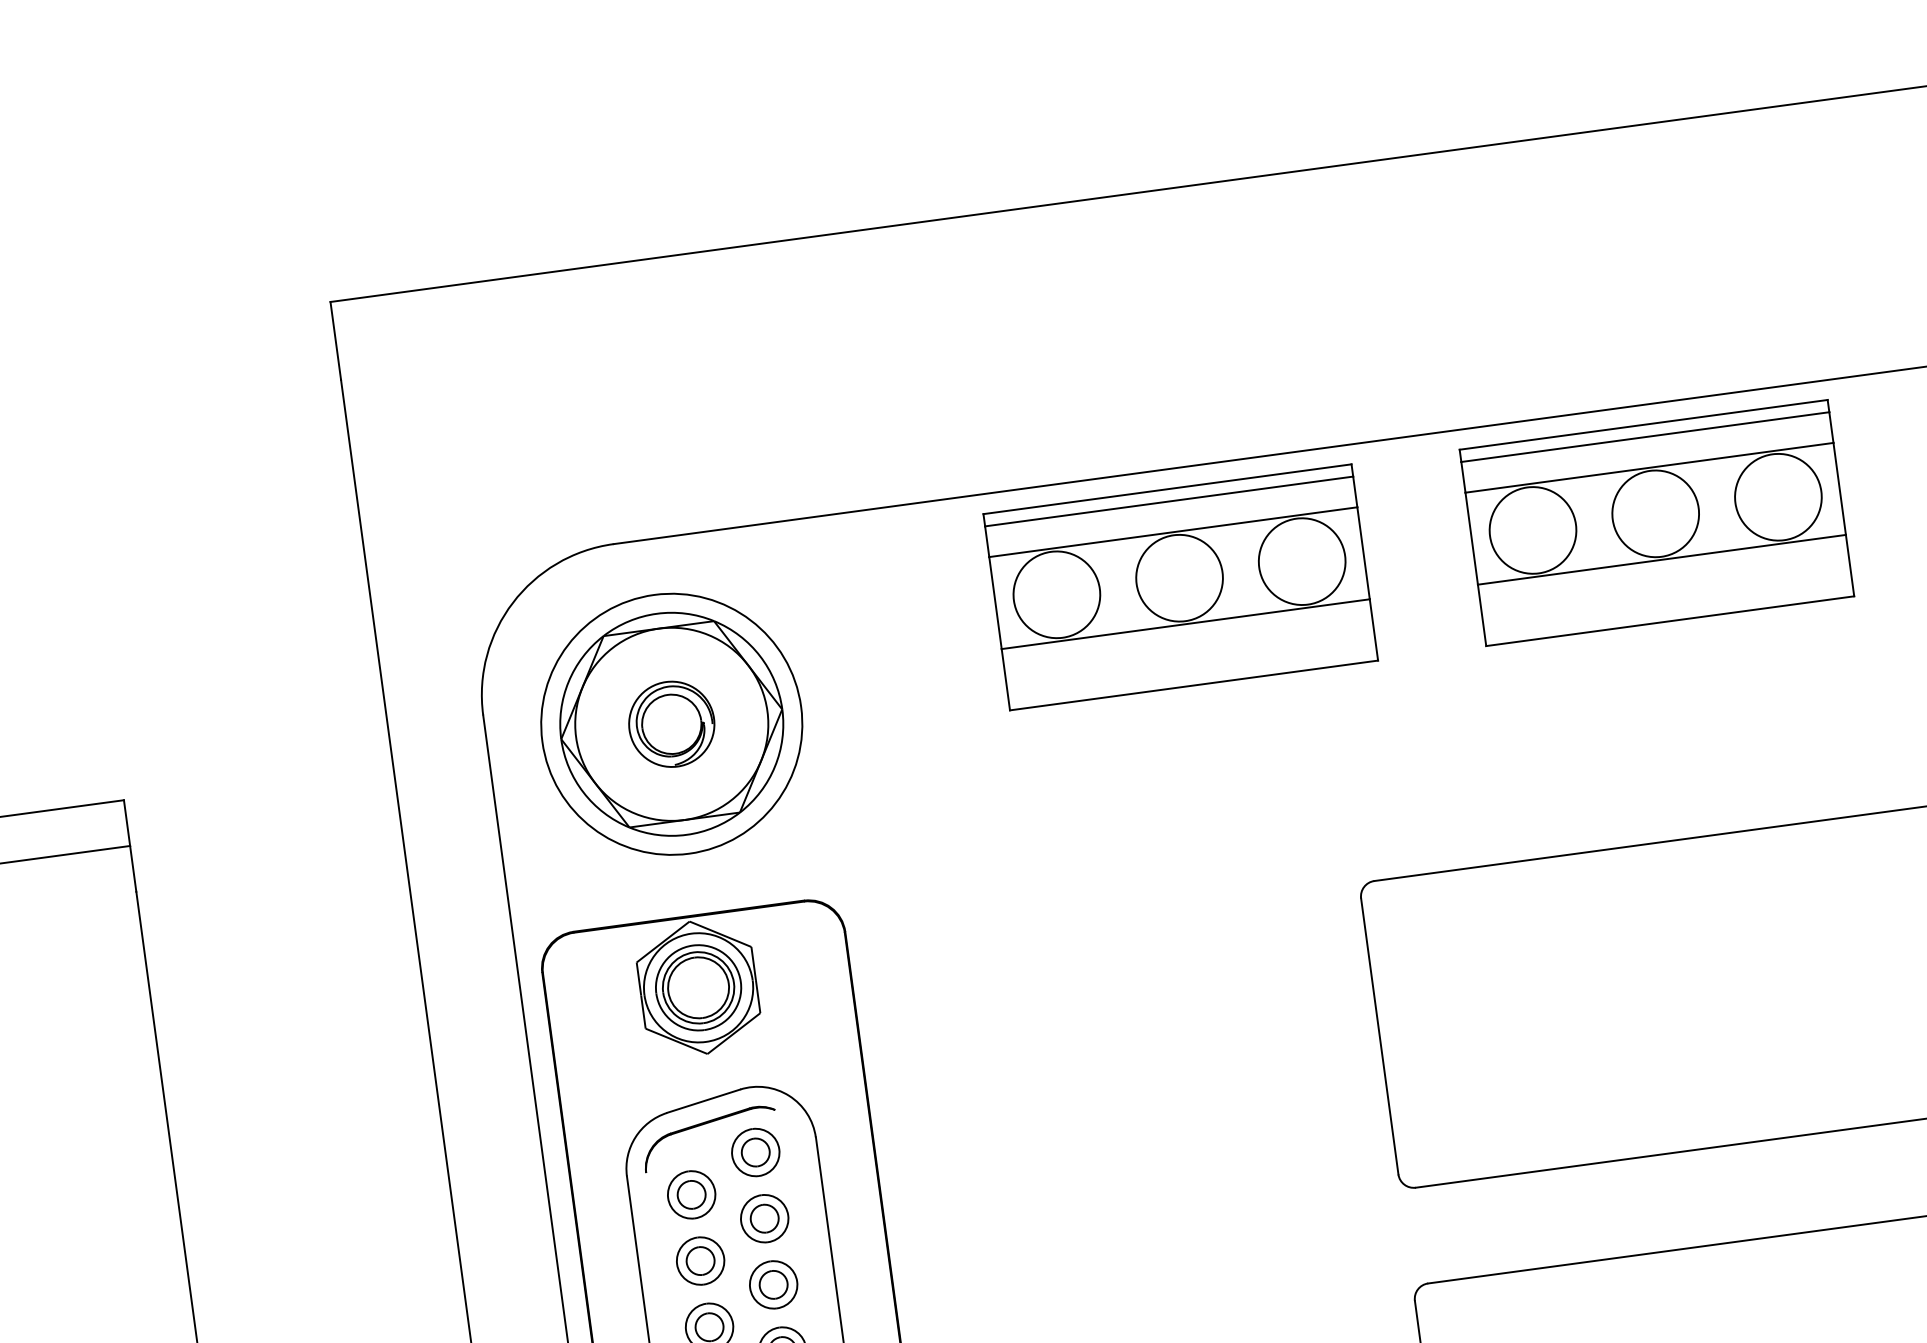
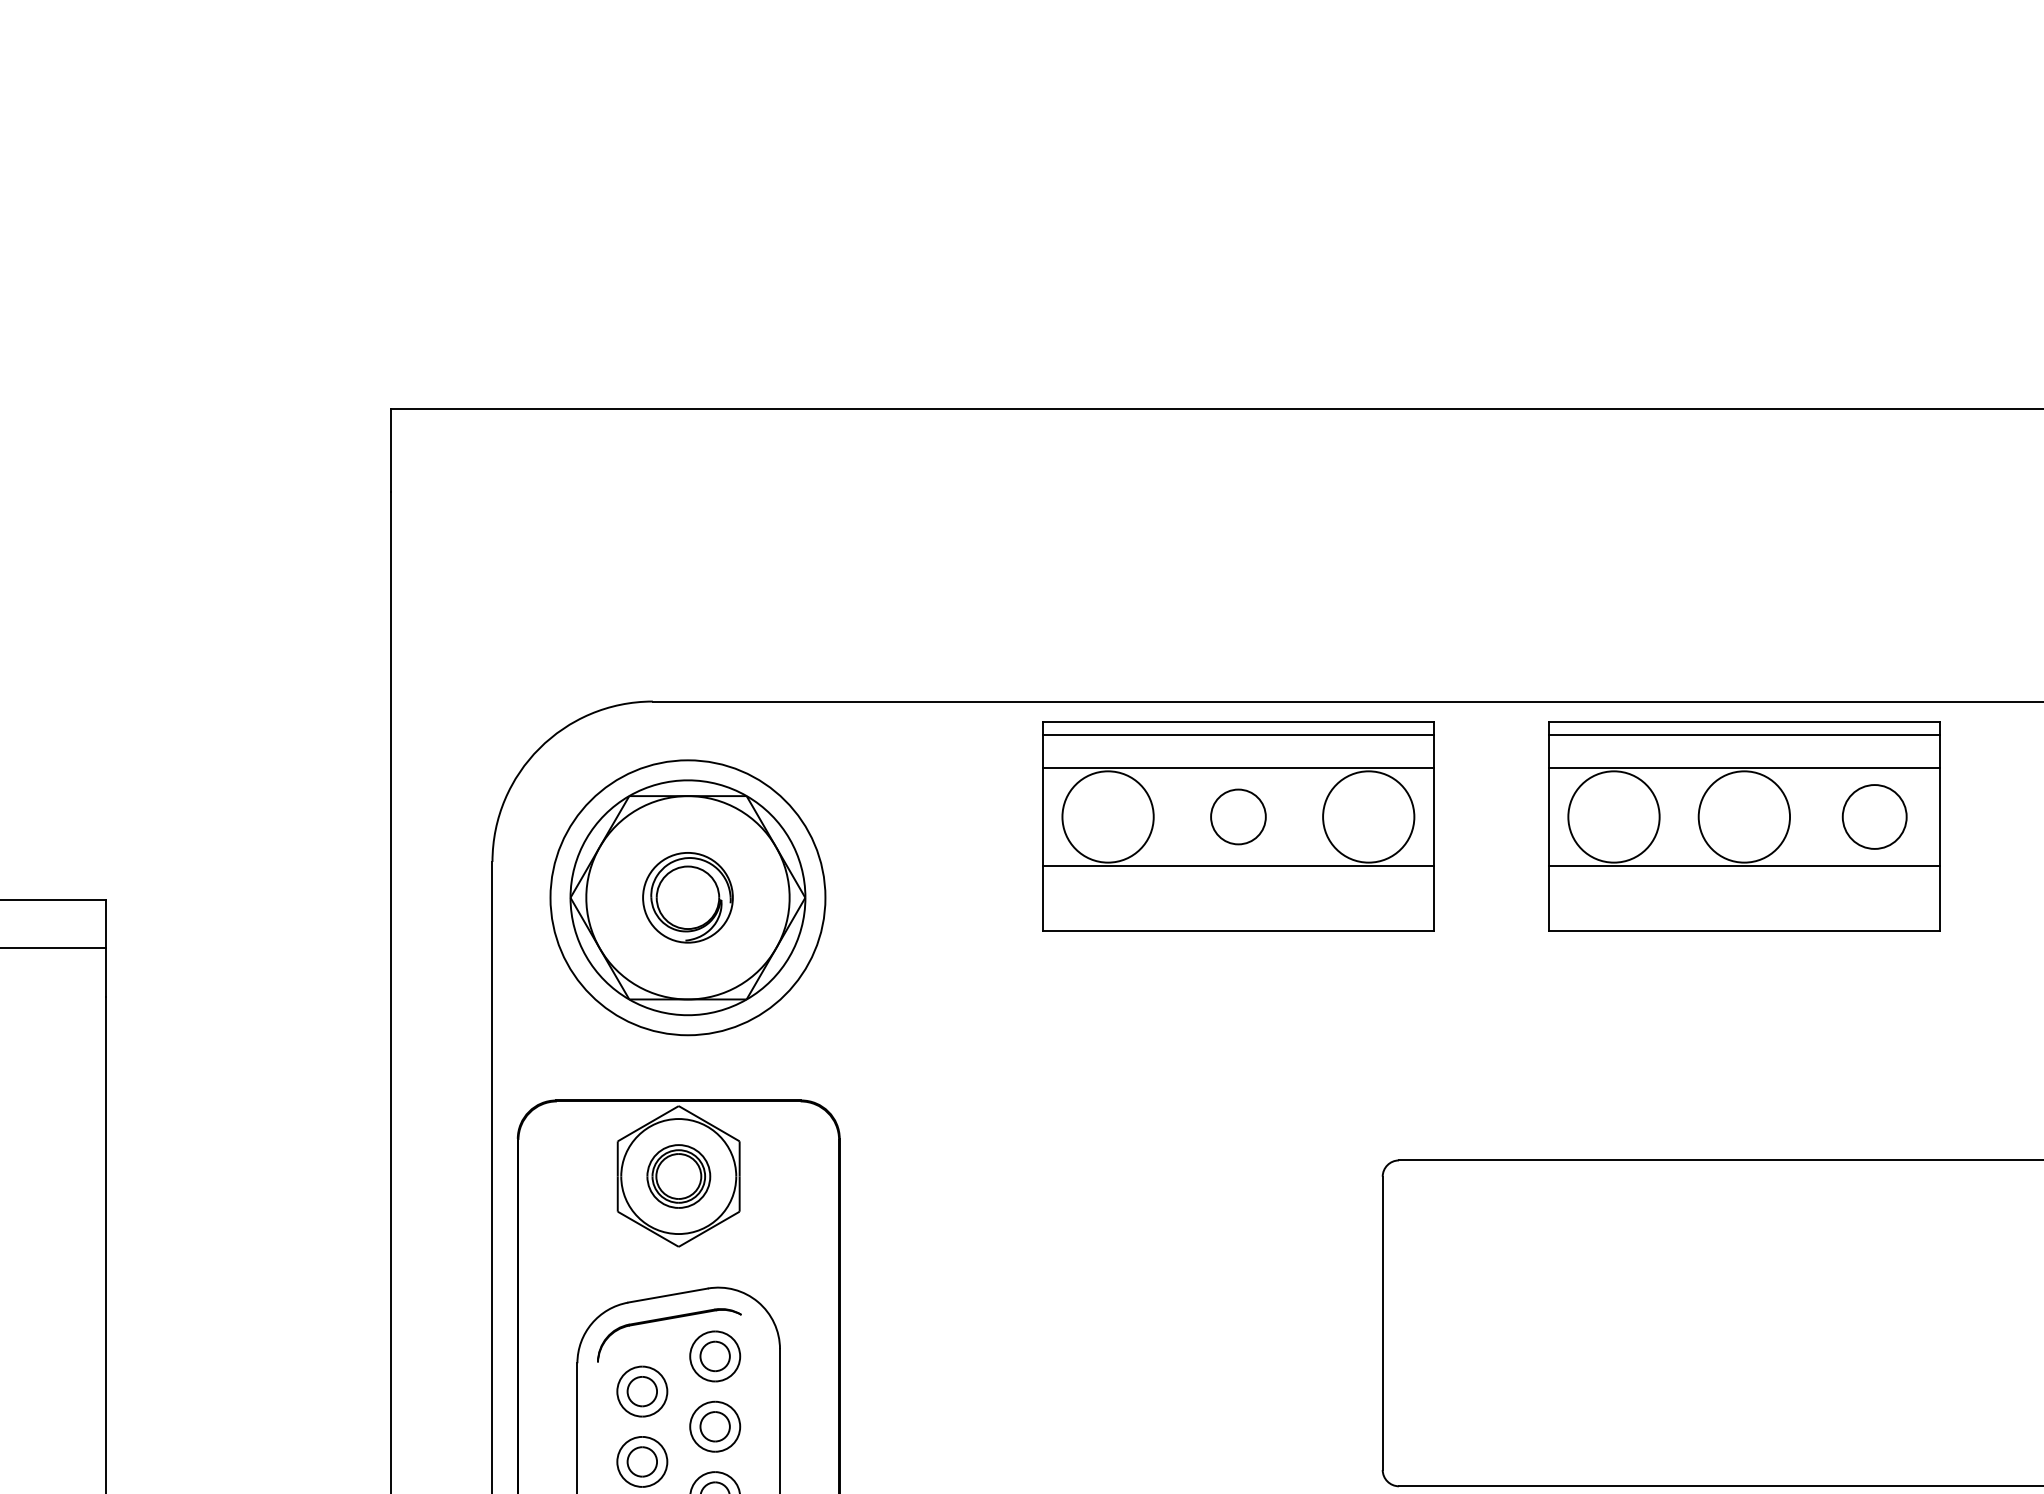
circle: (1778, 496) -> (1874, 816), size x0.7
circle: (1179, 577) -> (1238, 816), size x0.6
part: (698, 987) -> (678, 1176), size x0.7

